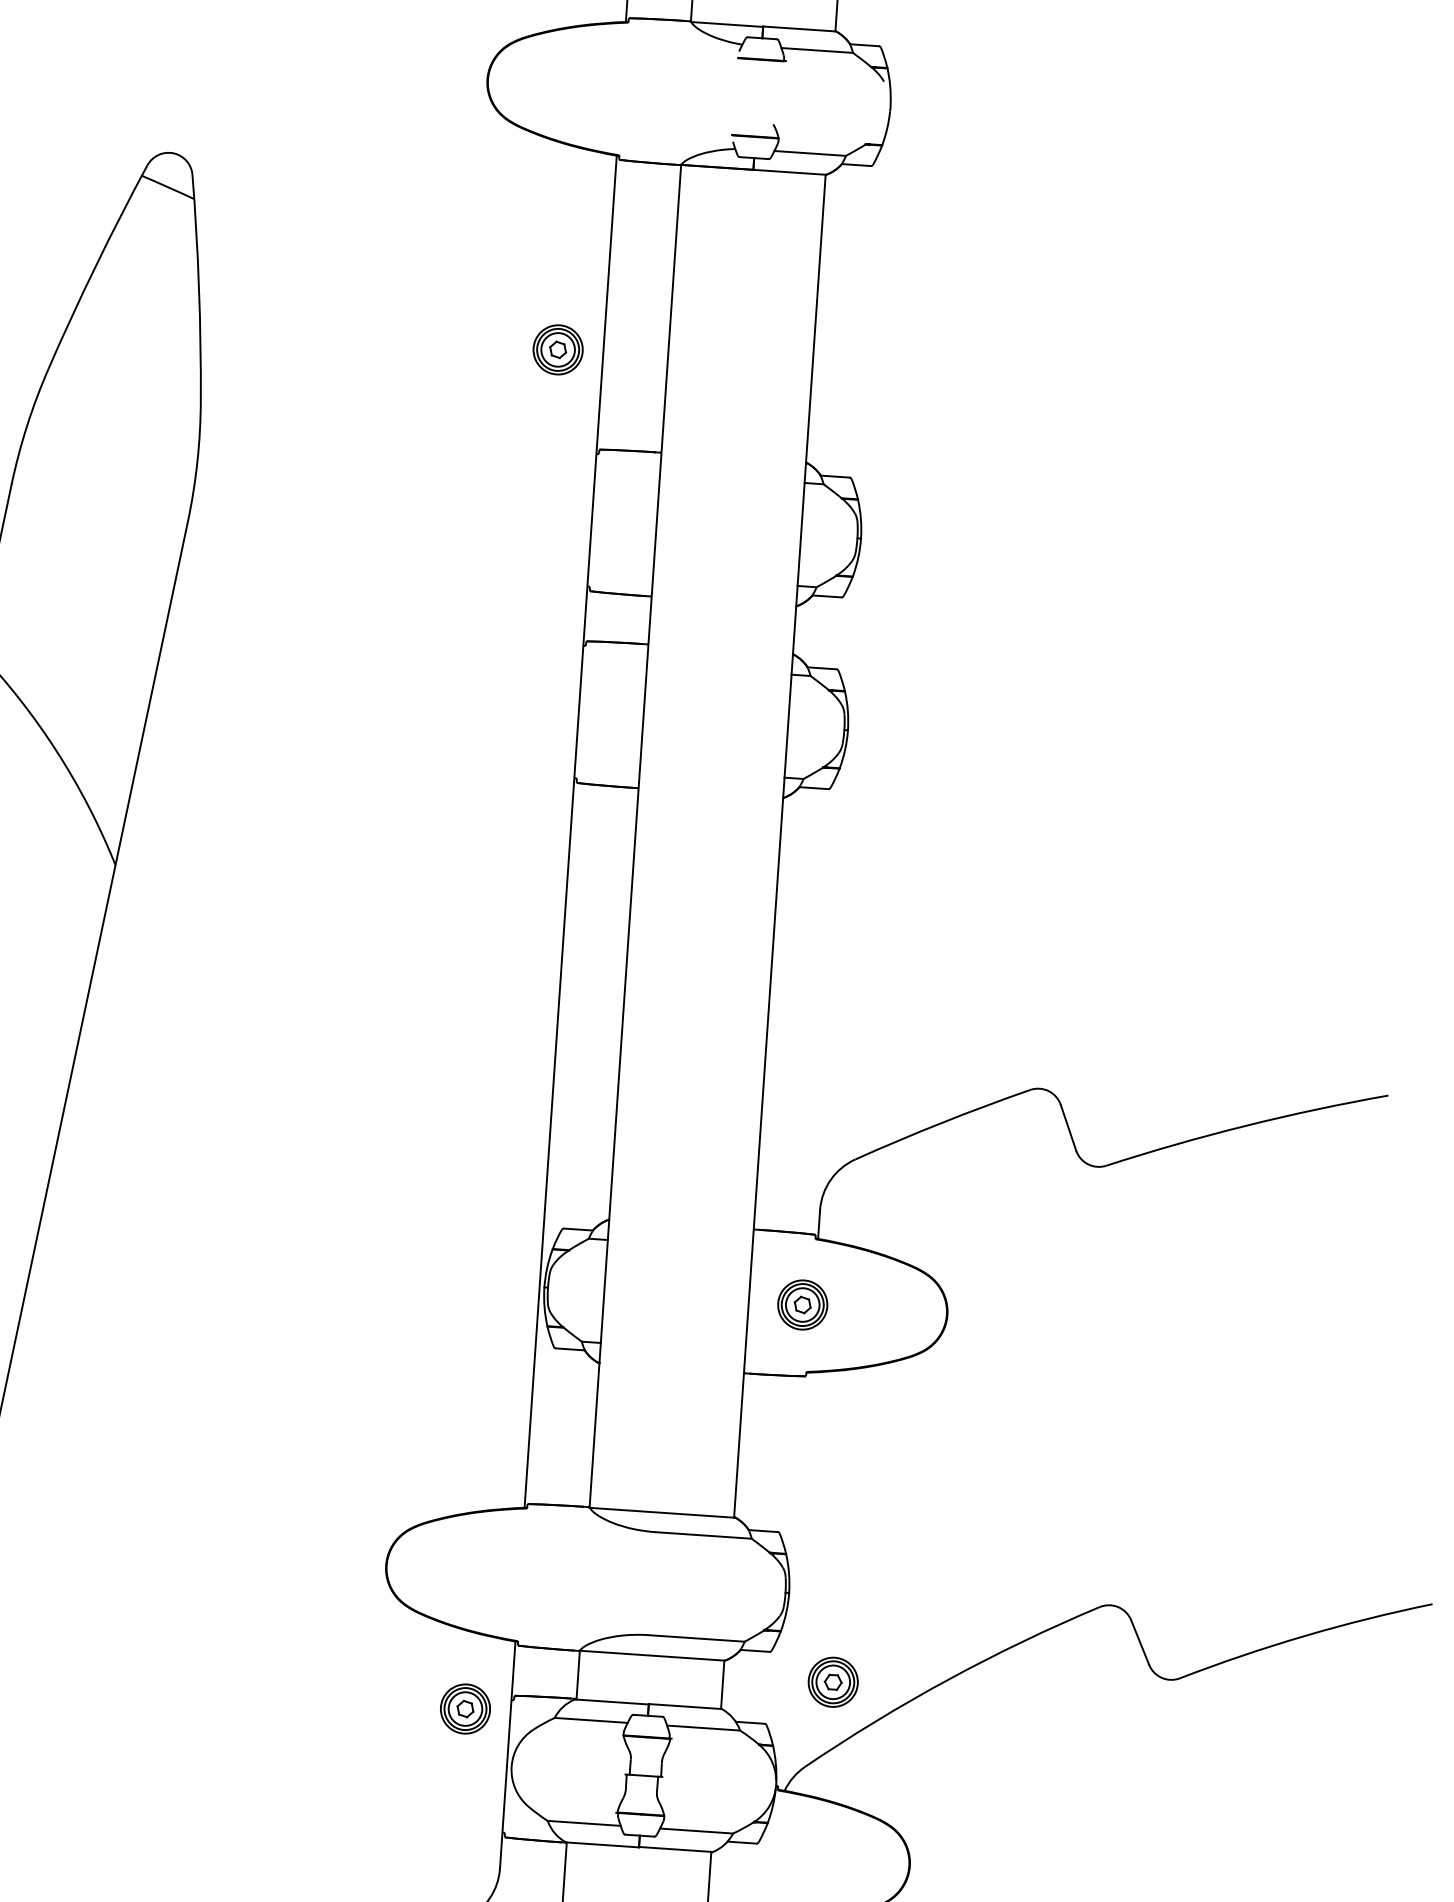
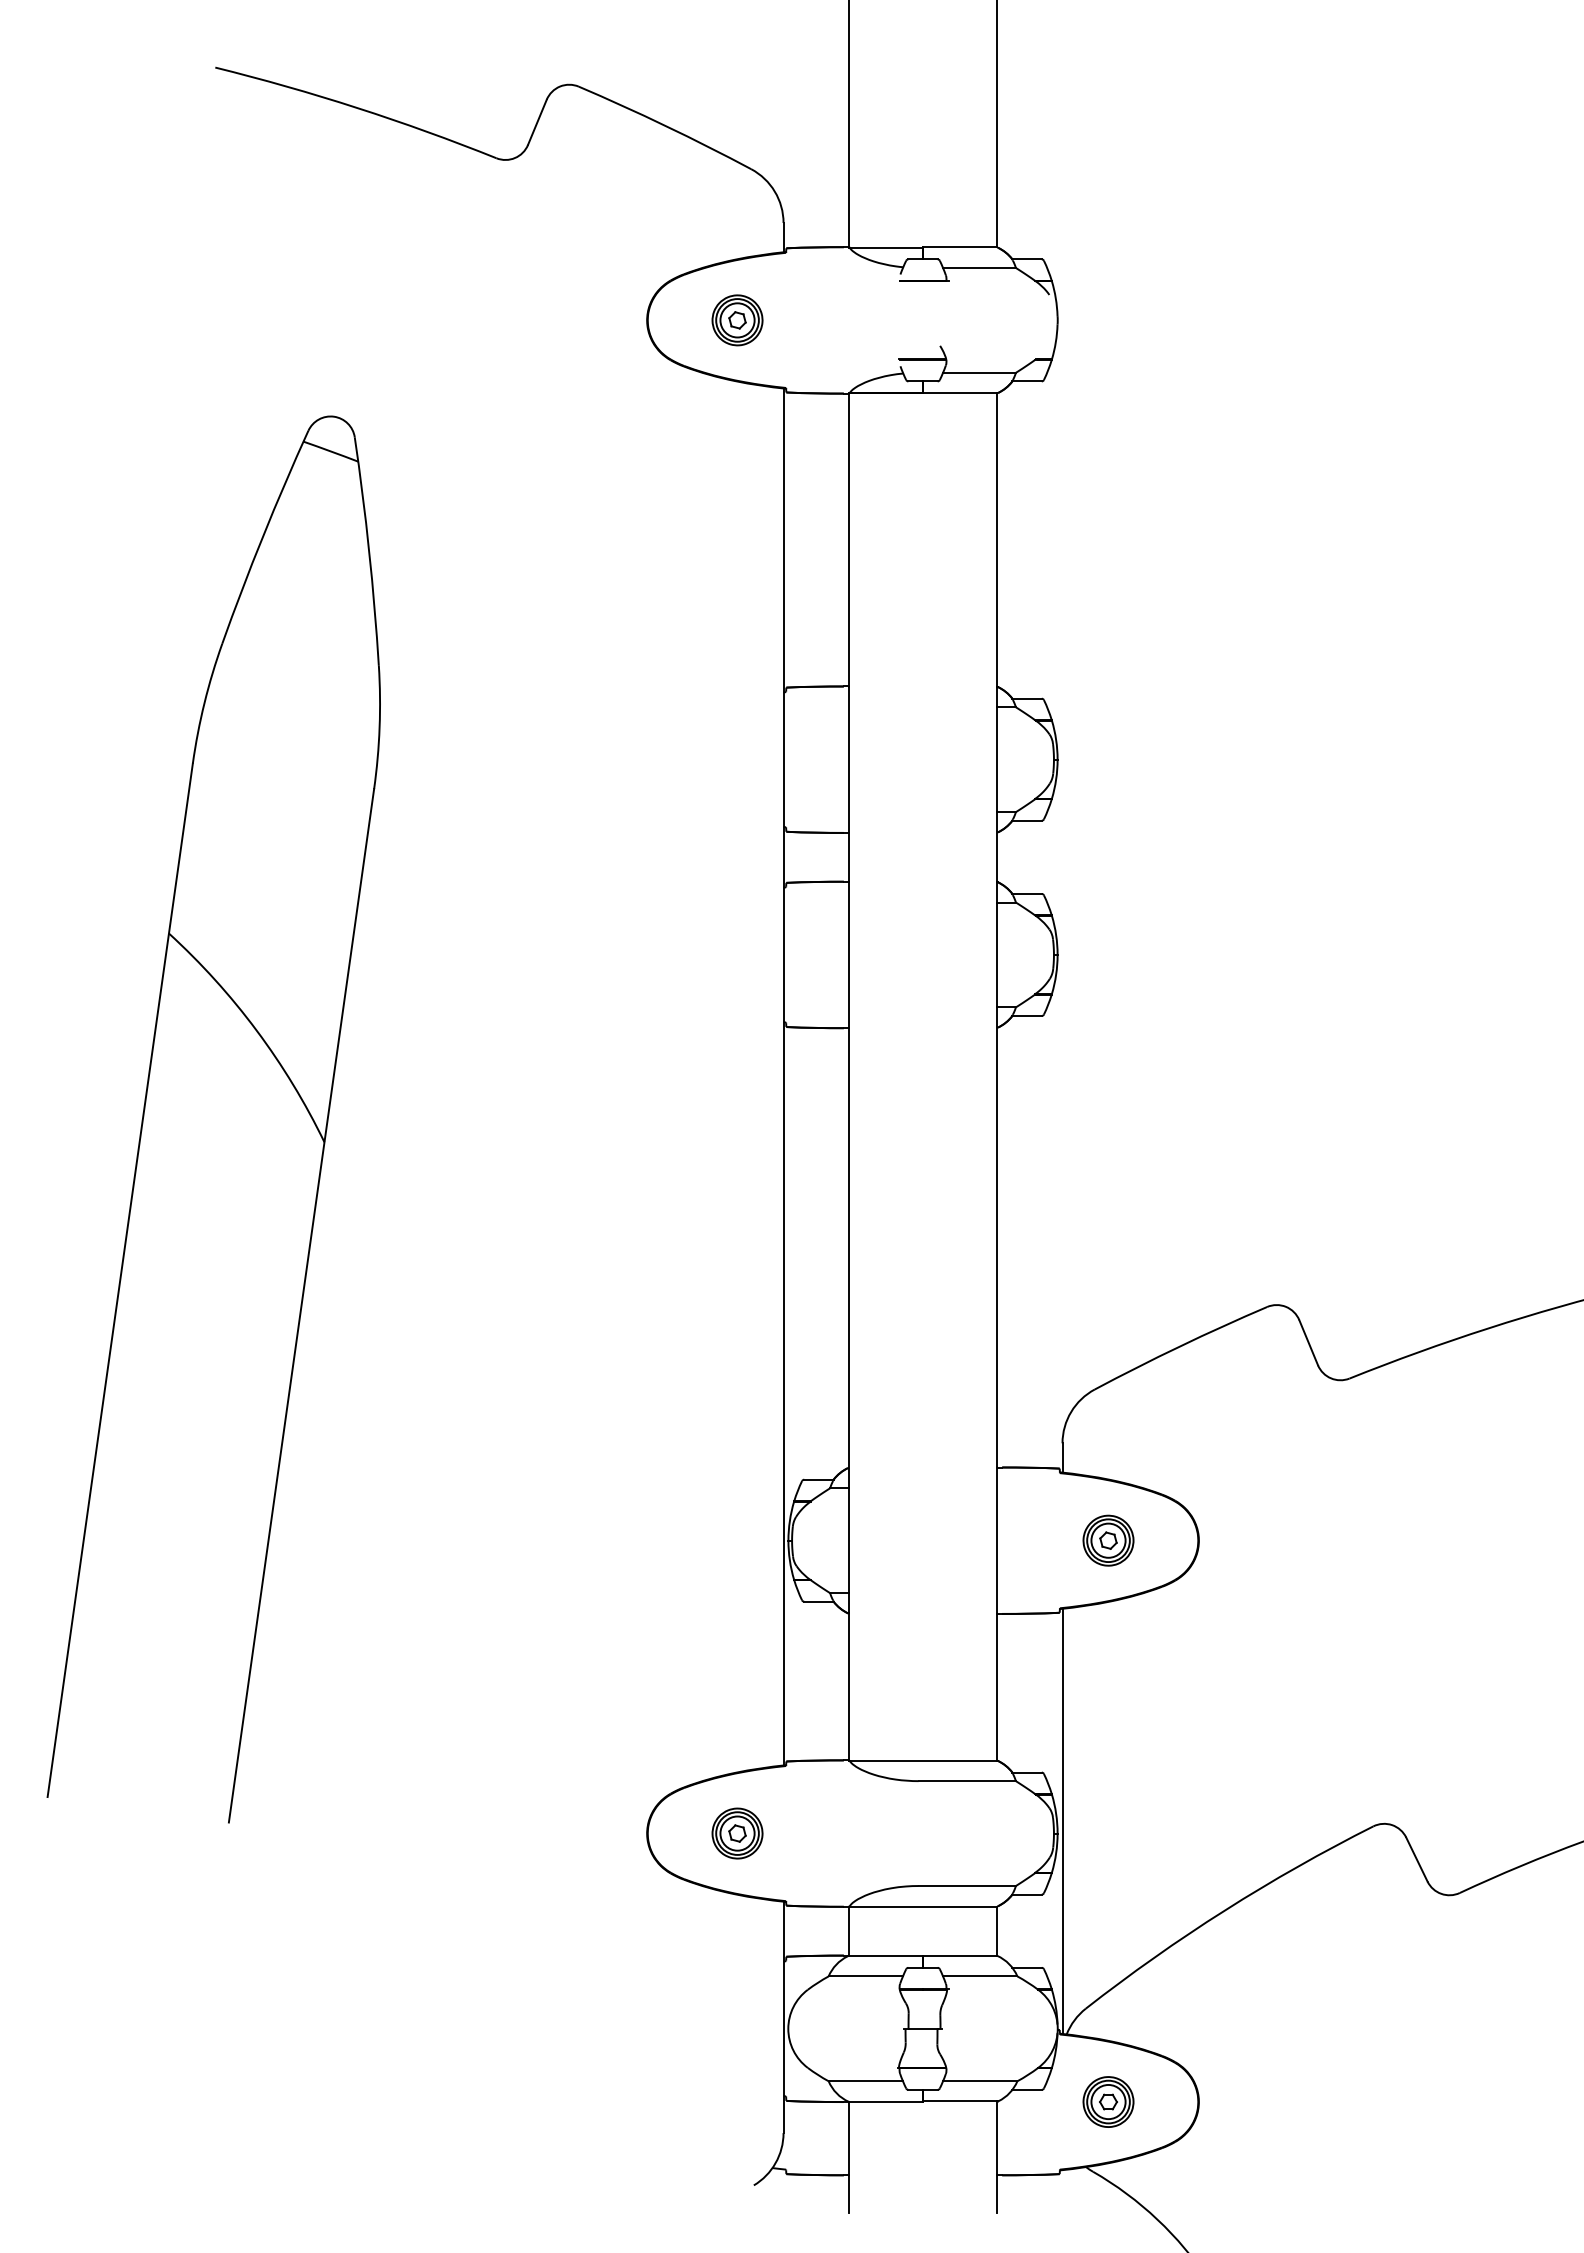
part: (558, 350) -> (737, 320), moved
part: (802, 1304) -> (1108, 1540), moved
line: (794, 1580) -> (1062, 1820), added
part: (833, 1681) -> (1108, 2101), moved
part: (465, 1708) -> (737, 1833), moved

